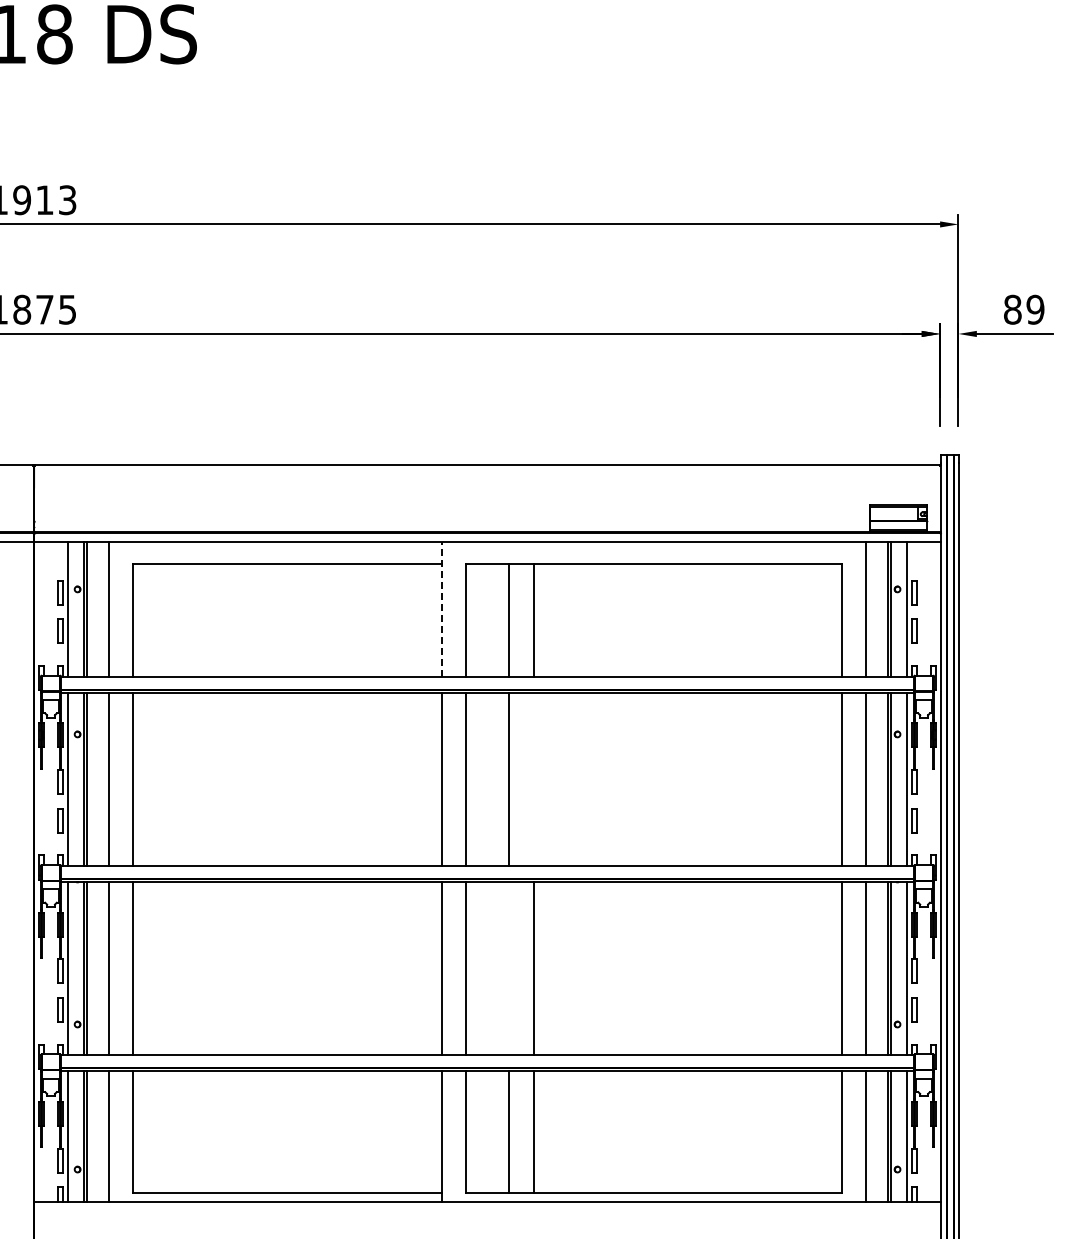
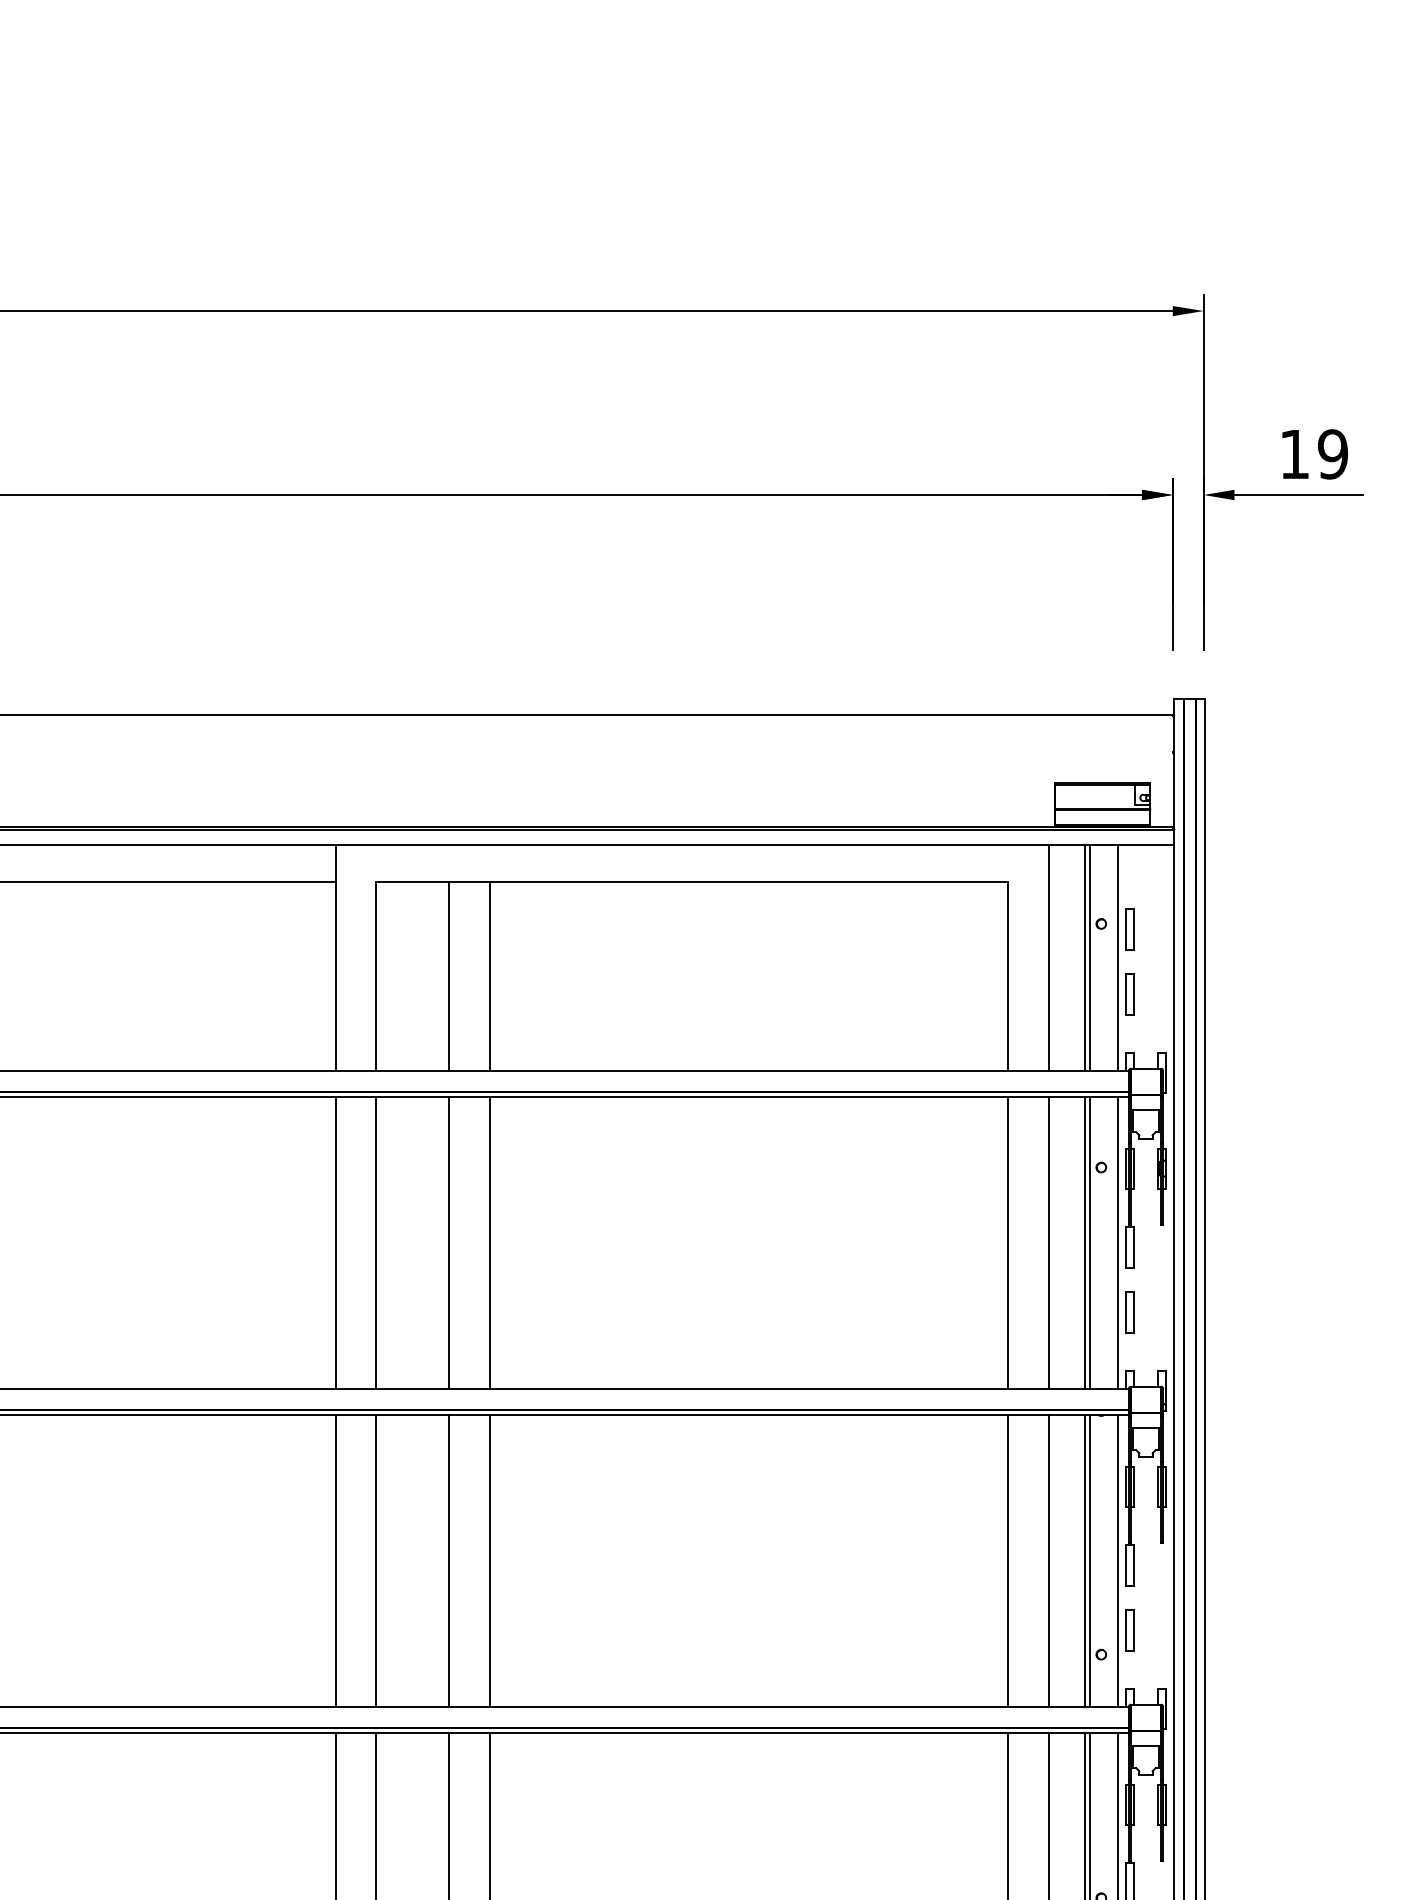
text: (1012, 309) -> (1294, 453), 89 -> 19
line: (441, 608) -> (335, 956), dashed -> solid
line: (533, 779) -> (489, 1243), added
line: (509, 968) -> (449, 1560), added

